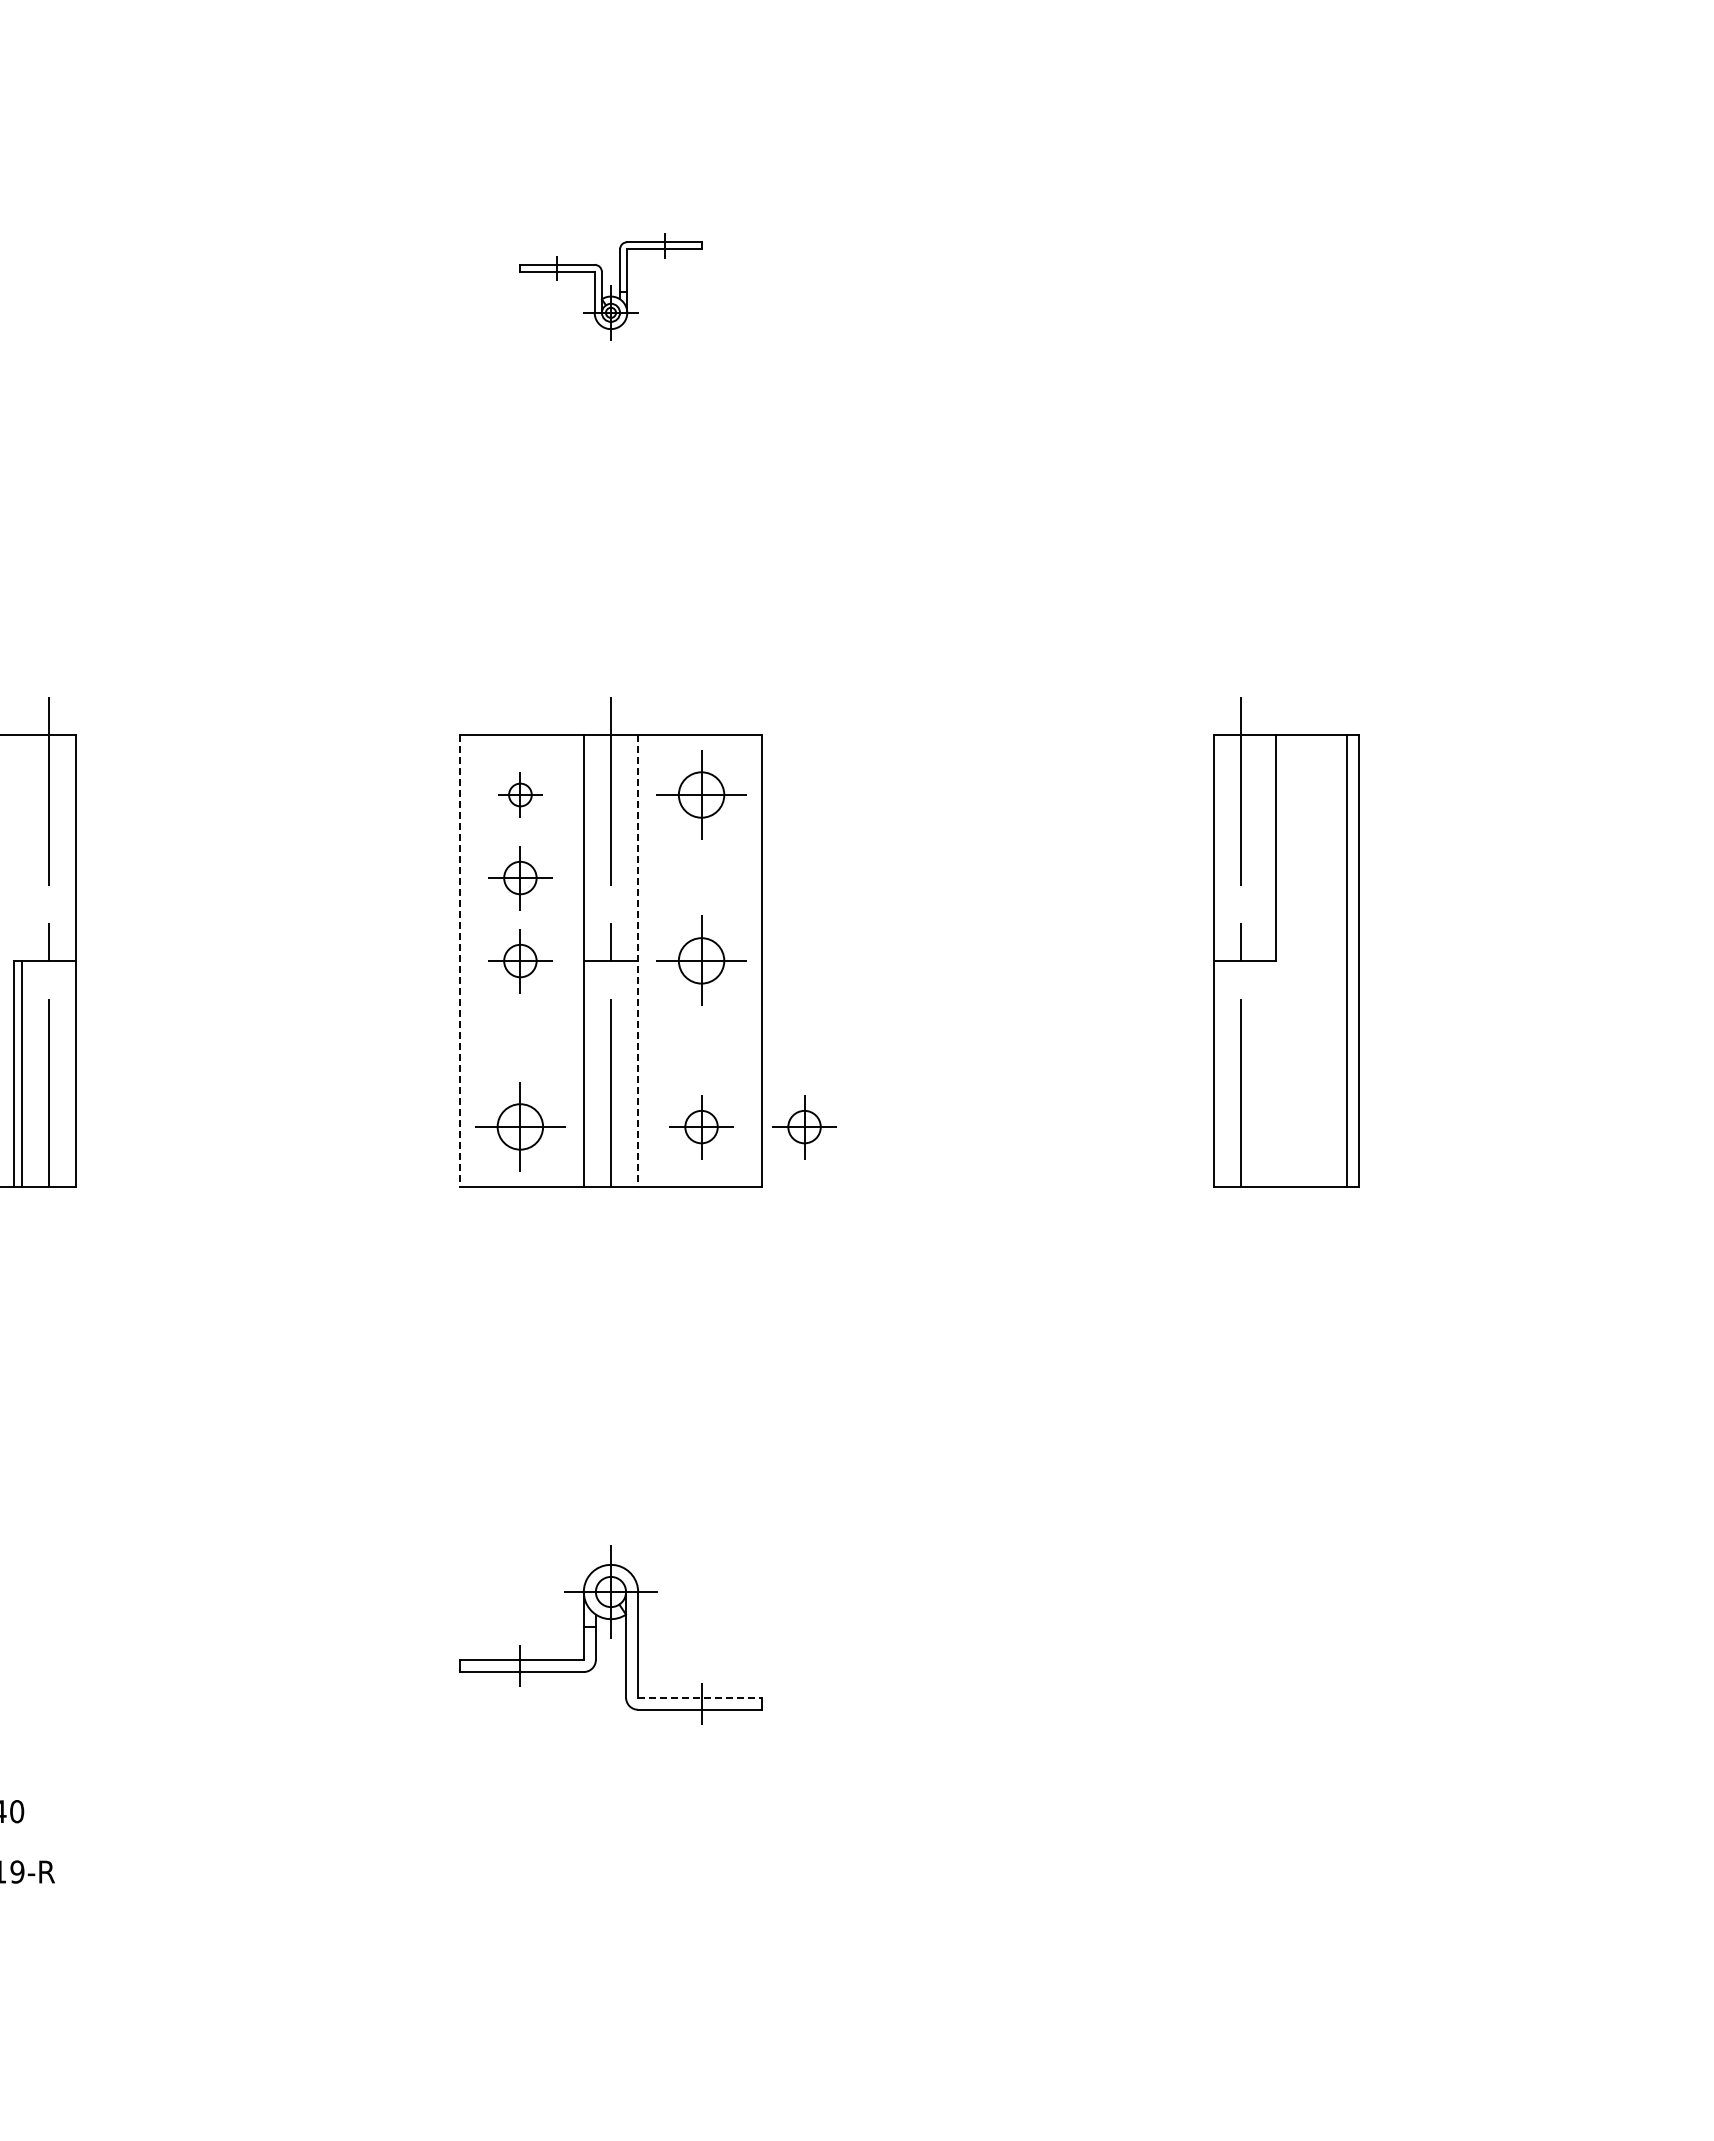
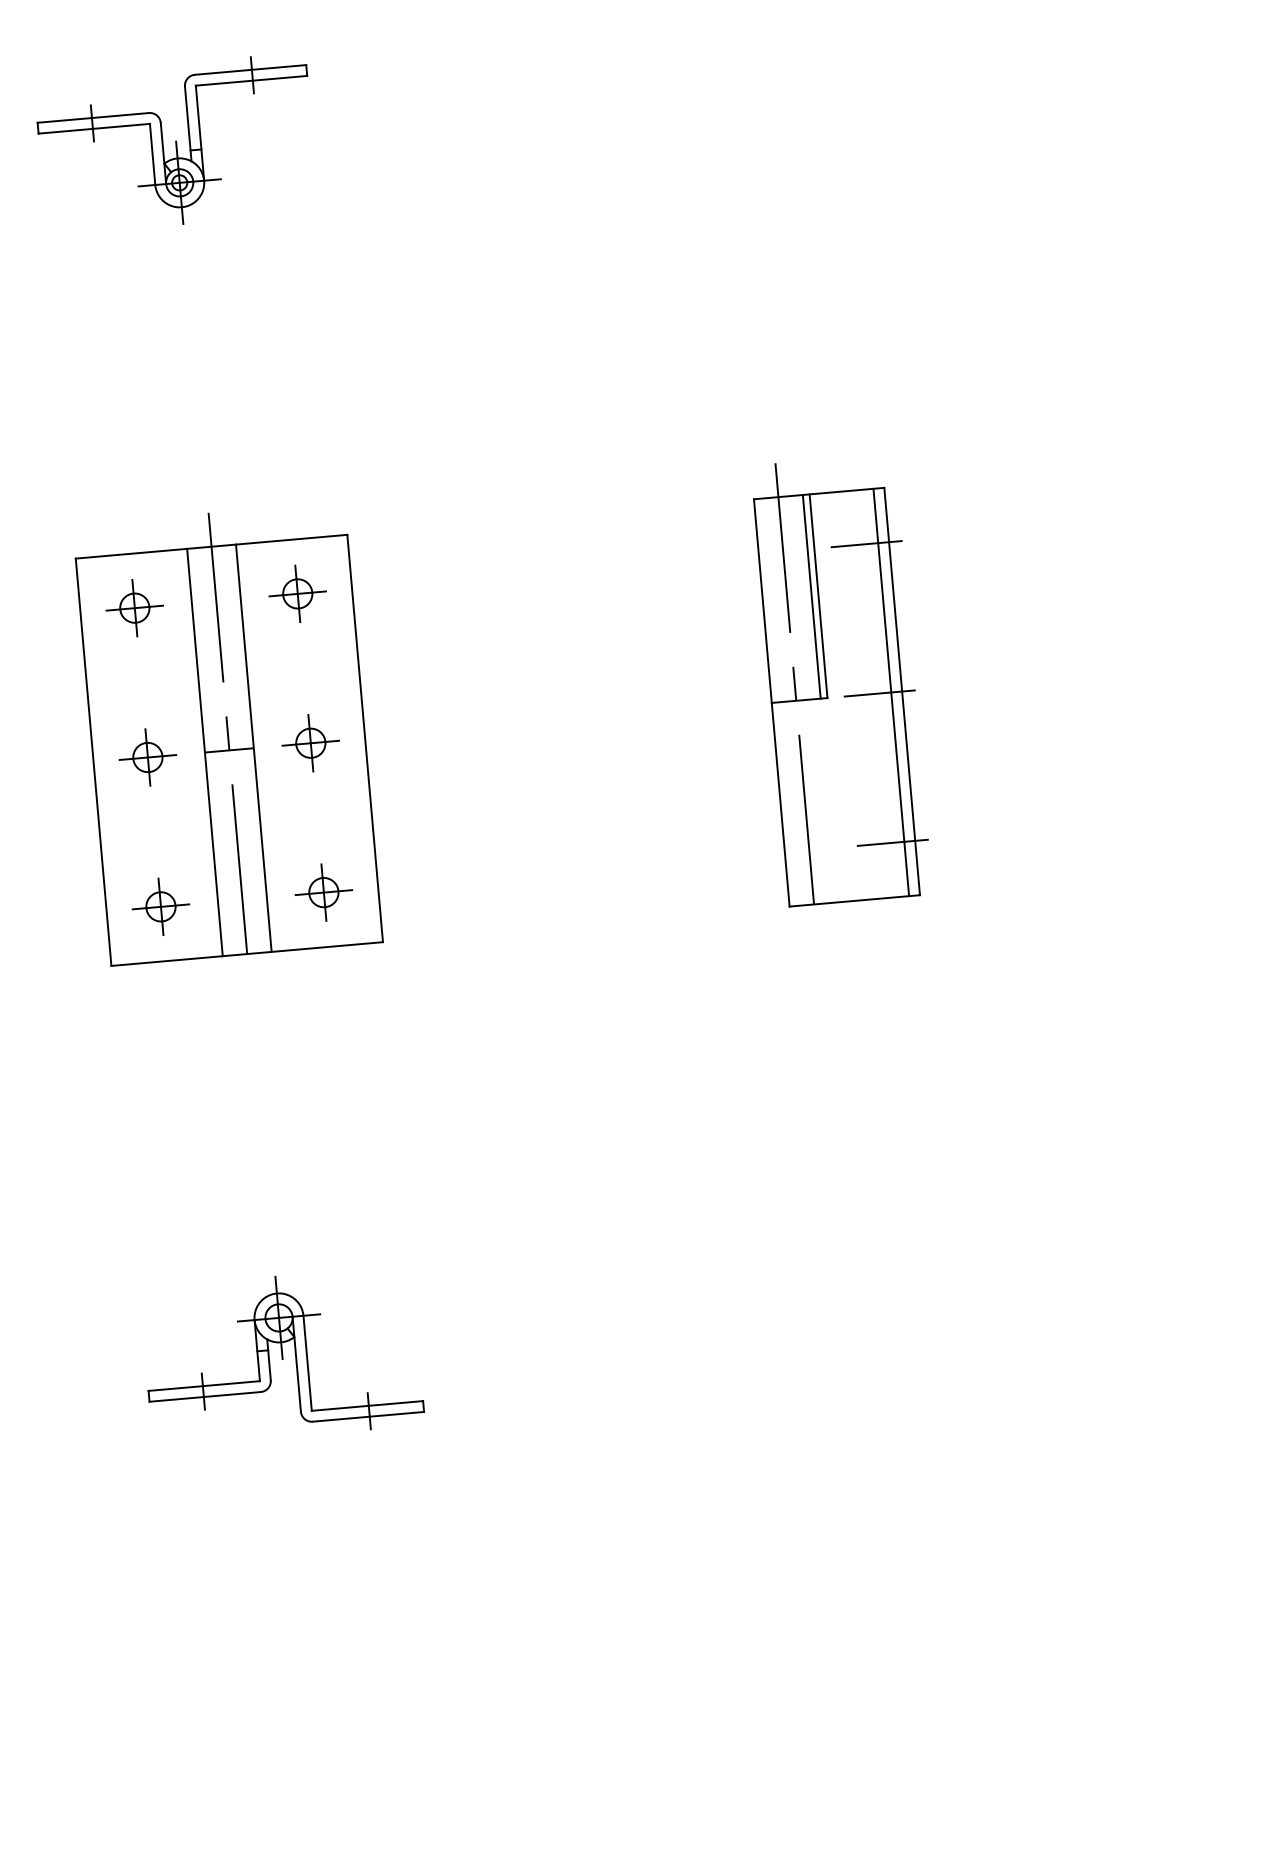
part: (610, 286) -> (175, 143), size x1.67
part: (520, 794) -> (134, 607), size x1.43
part: (701, 794) -> (297, 593), size x0.71
line: (1334, 795) -> (867, 544), added
line: (1268, 847) -> (811, 596), added
part: (520, 878) -> (141, 683), removed
line: (460, 961) -> (94, 762), dashed -> solid
line: (638, 961) -> (254, 748), dashed -> solid
part: (701, 961) -> (310, 743), size x0.71
line: (1334, 961) -> (880, 693), added
part: (520, 1127) -> (161, 907), size x0.71
part: (804, 1127) -> (416, 884), removed
line: (1334, 1127) -> (893, 843), added
line: (700, 1697) -> (367, 1405), dashed -> solid

